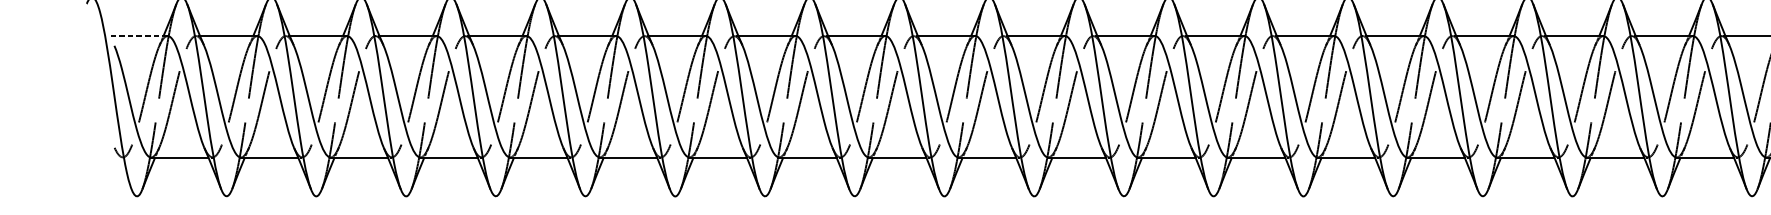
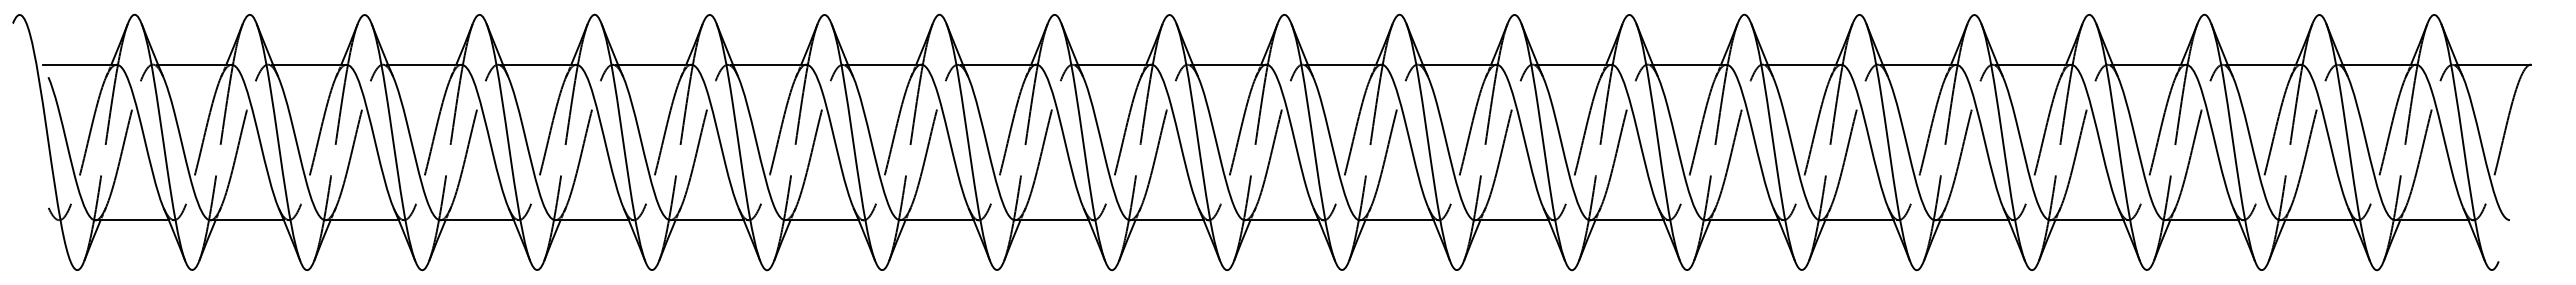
line: (138, 35) -> (79, 64), dashed -> solid

